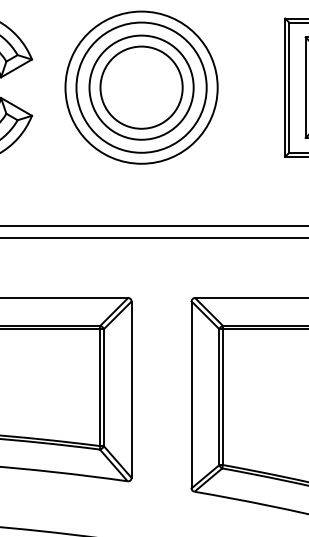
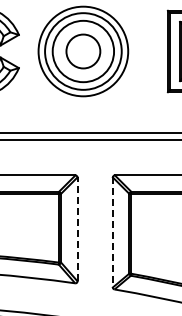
circle: (141, 87) -> (83, 51), size x0.7
line: (131, 389) -> (77, 229), solid -> dashed
line: (191, 395) -> (112, 232), solid -> dashed

